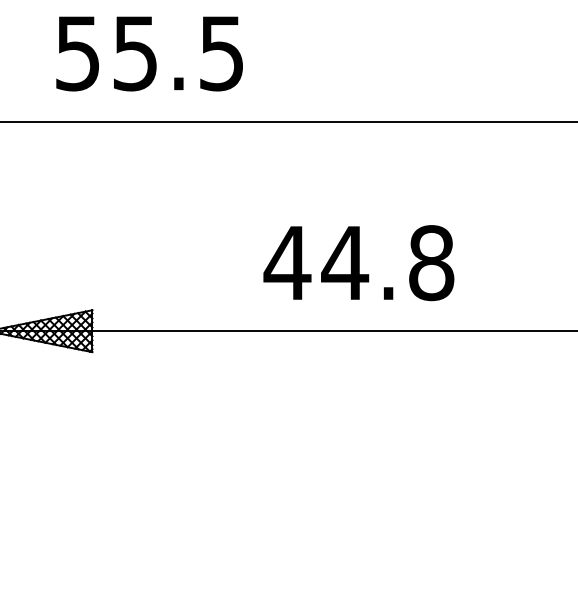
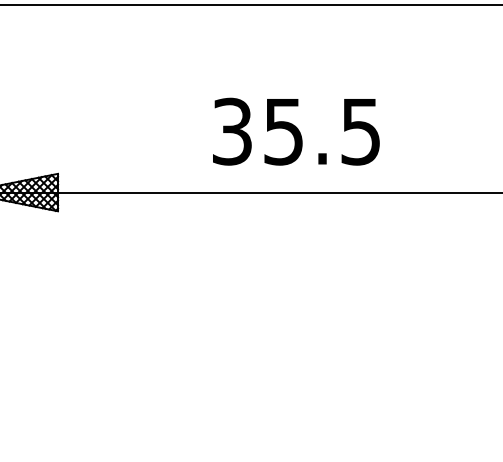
text: (358, 263) -> (295, 132), 44.8 -> 35.5

